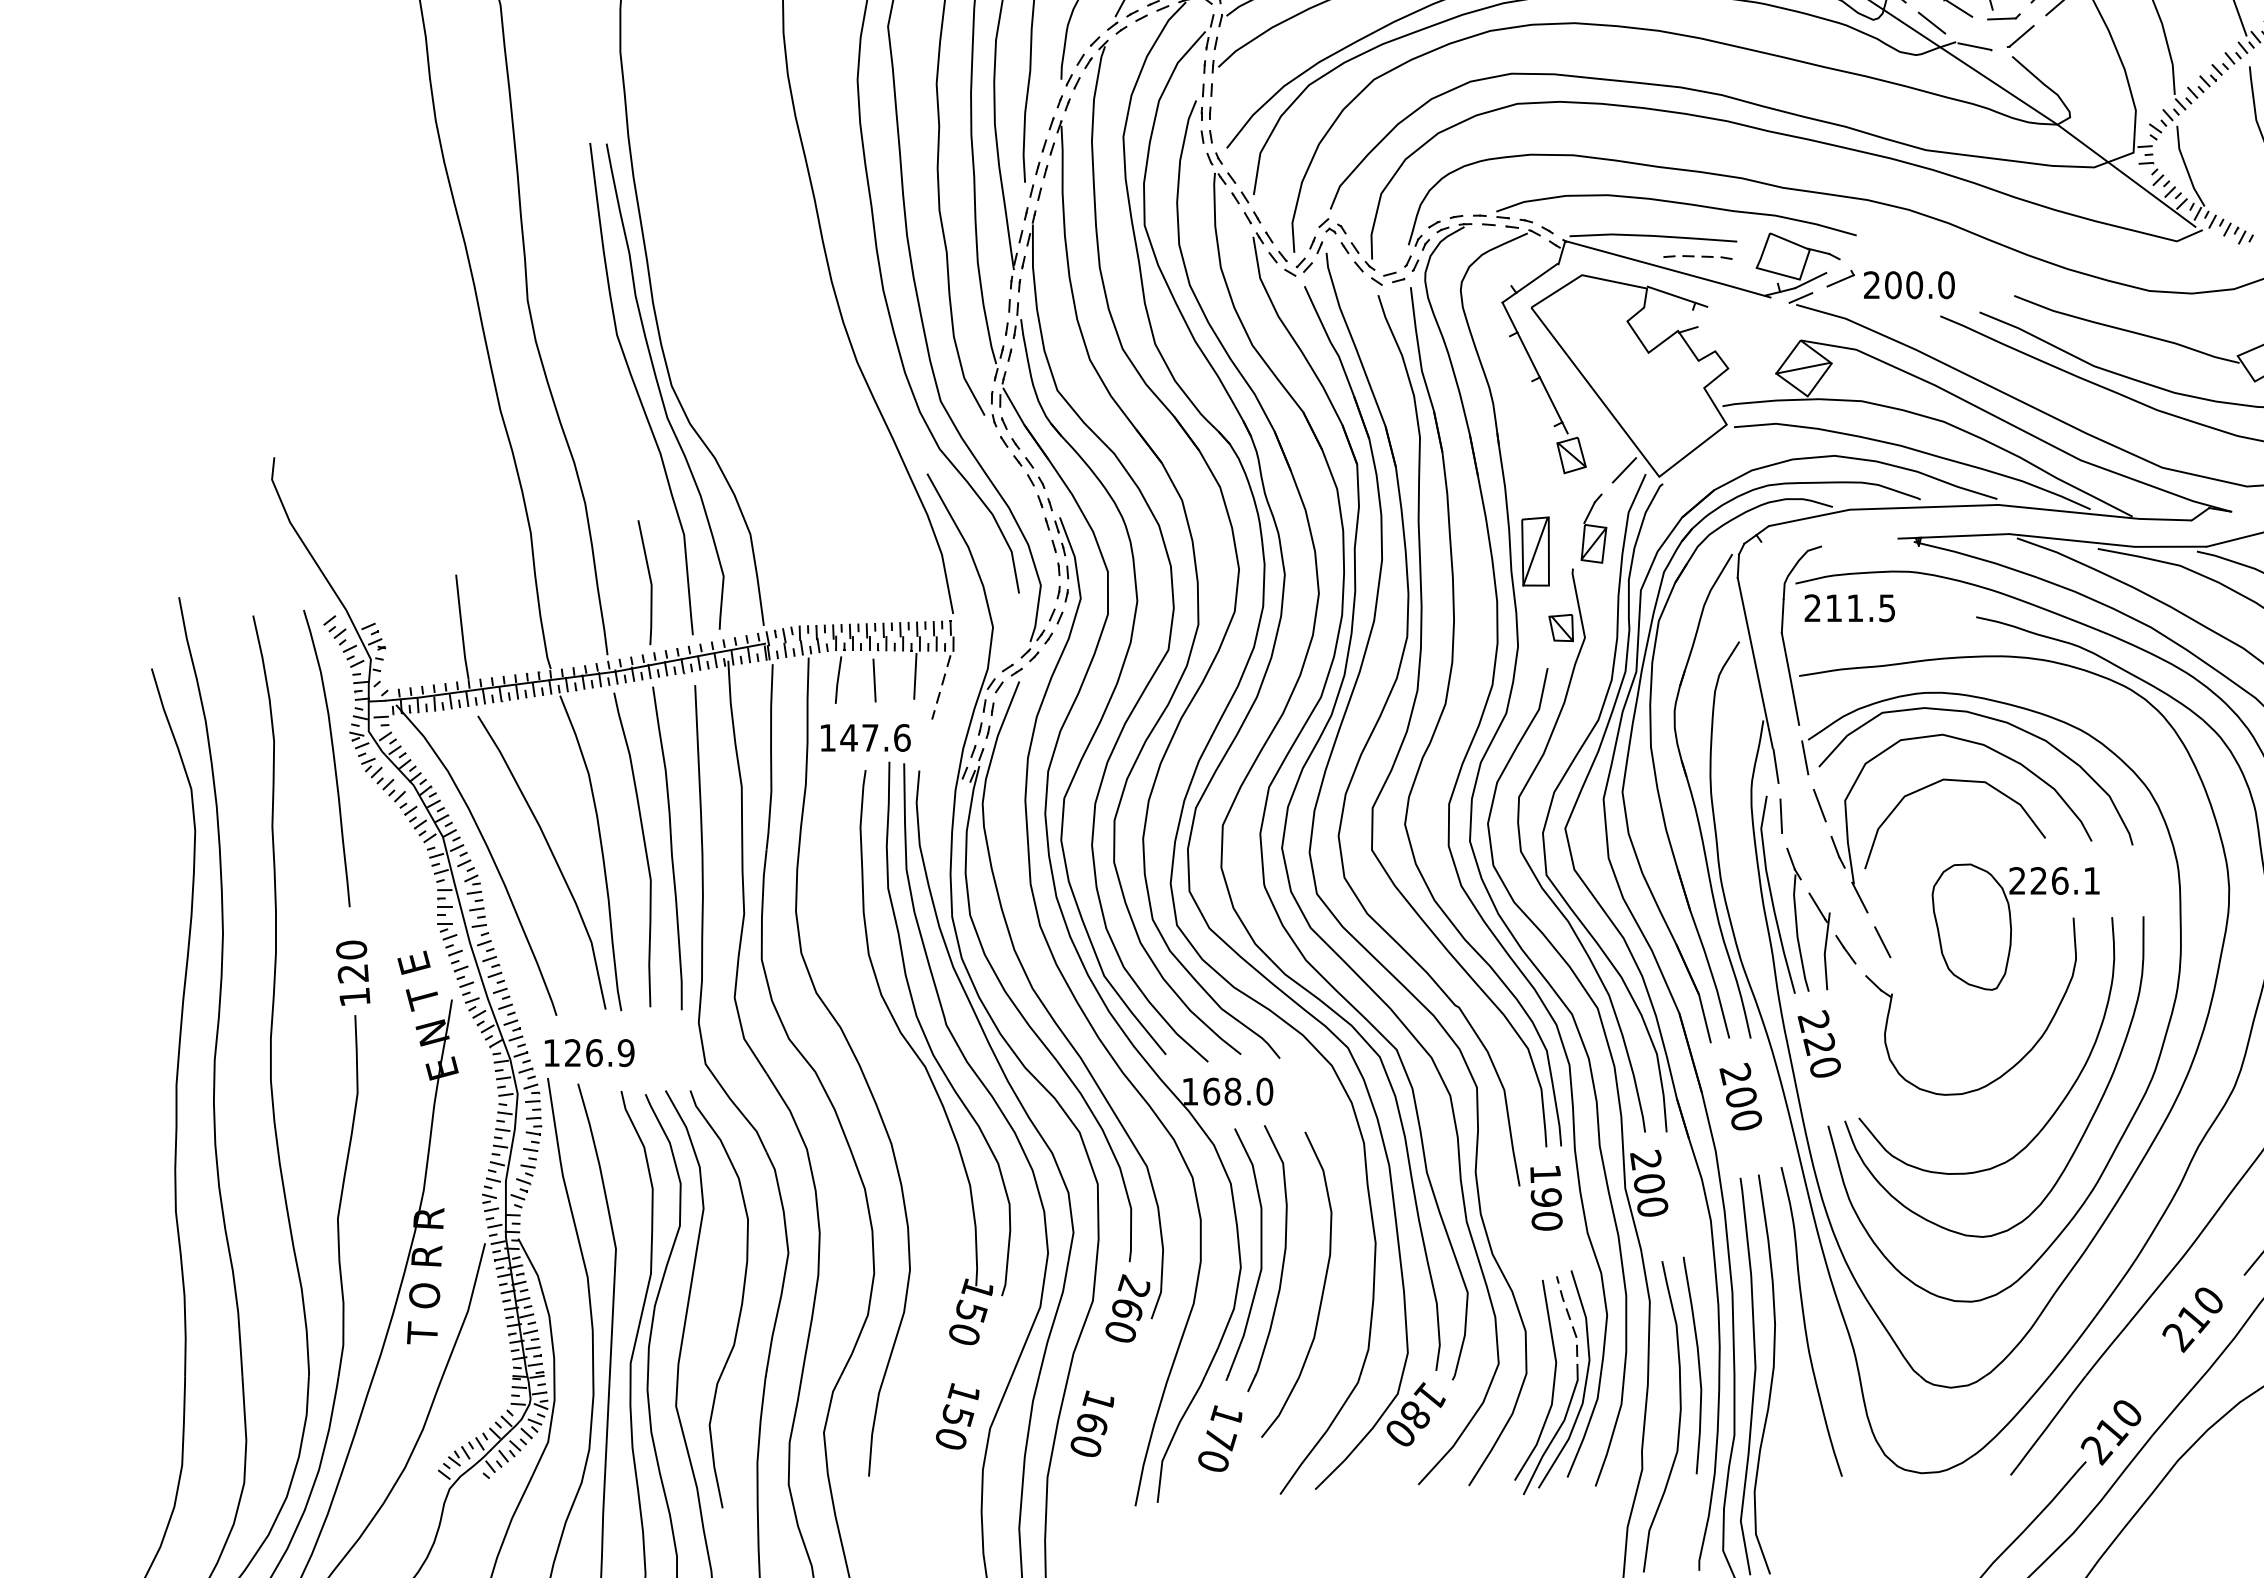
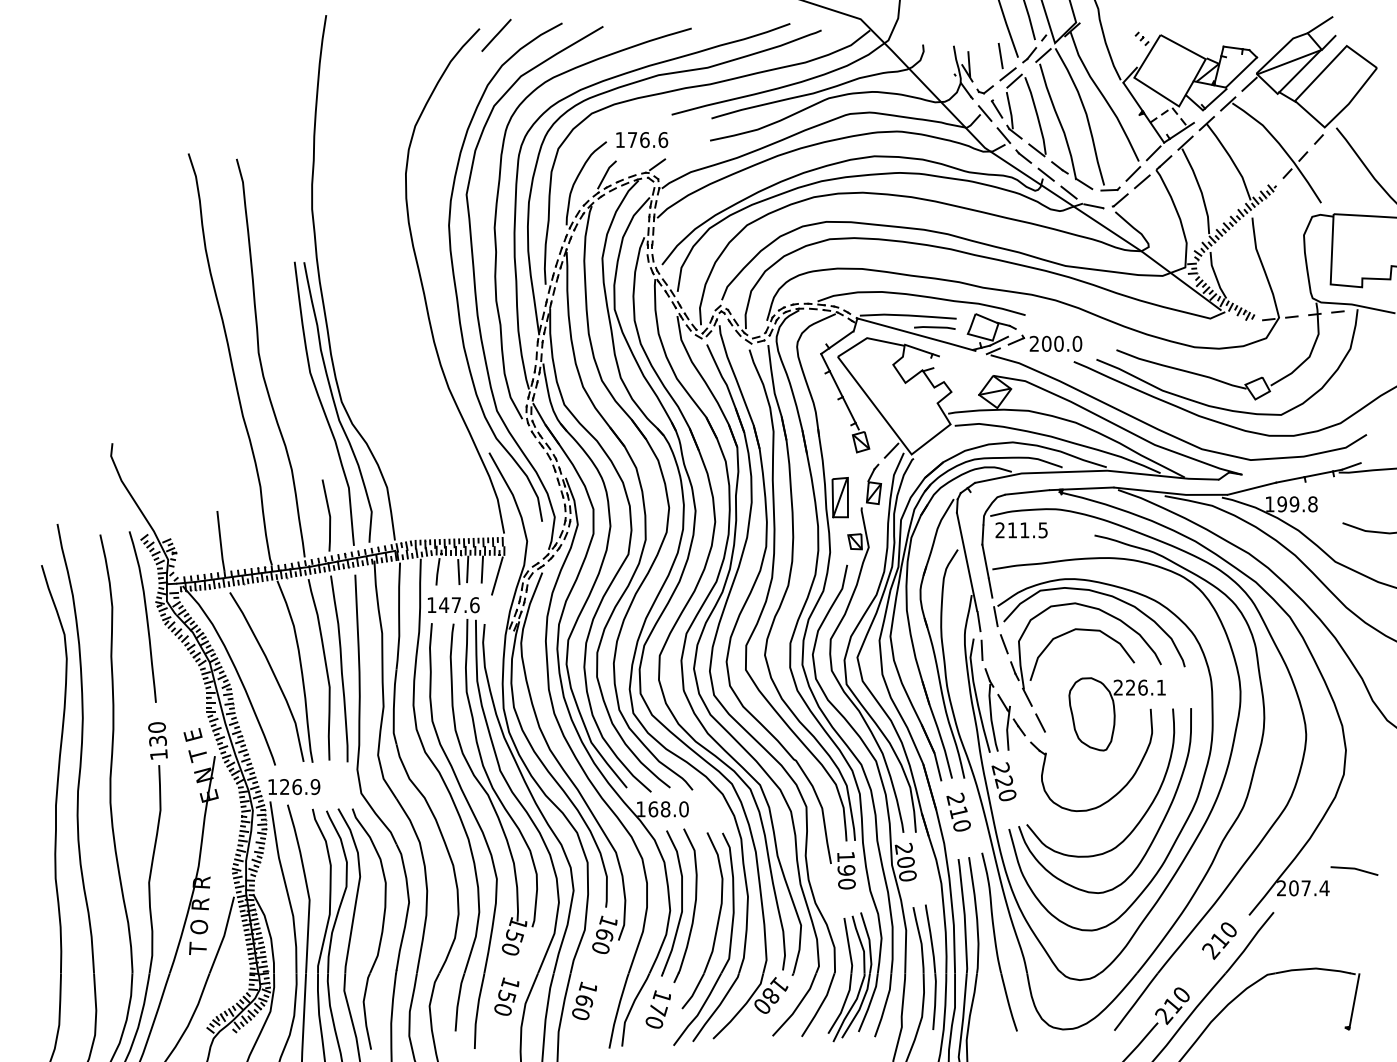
line: (1698, 256) -> (934, 327), dashed -> solid
line: (1860, 542) -> (1027, 492), added
line: (889, 676) -> (467, 569), added
line: (941, 688) -> (497, 576), dashed -> solid
text: (352, 972) -> (157, 740), 120 -> 130
text: (1740, 1097) -> (958, 812), 200 -> 210
part: (910, 1124) -> (479, 828), added
text: (1133, 1284) -> (608, 920), 260 -> 160
part: (1343, 1322) -> (729, 942), added
line: (1572, 1325) -> (861, 944), dashed -> solid

